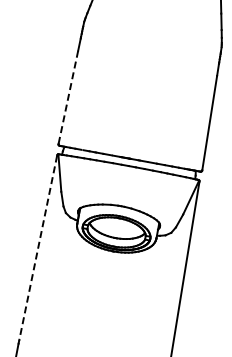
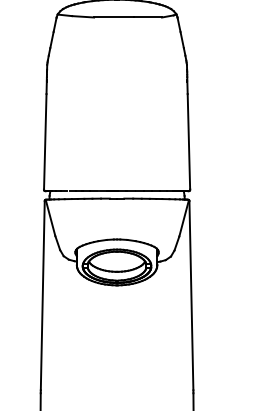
line: (68, 96) -> (45, 141), dashed -> solid
line: (37, 247) -> (42, 295), dashed -> solid

